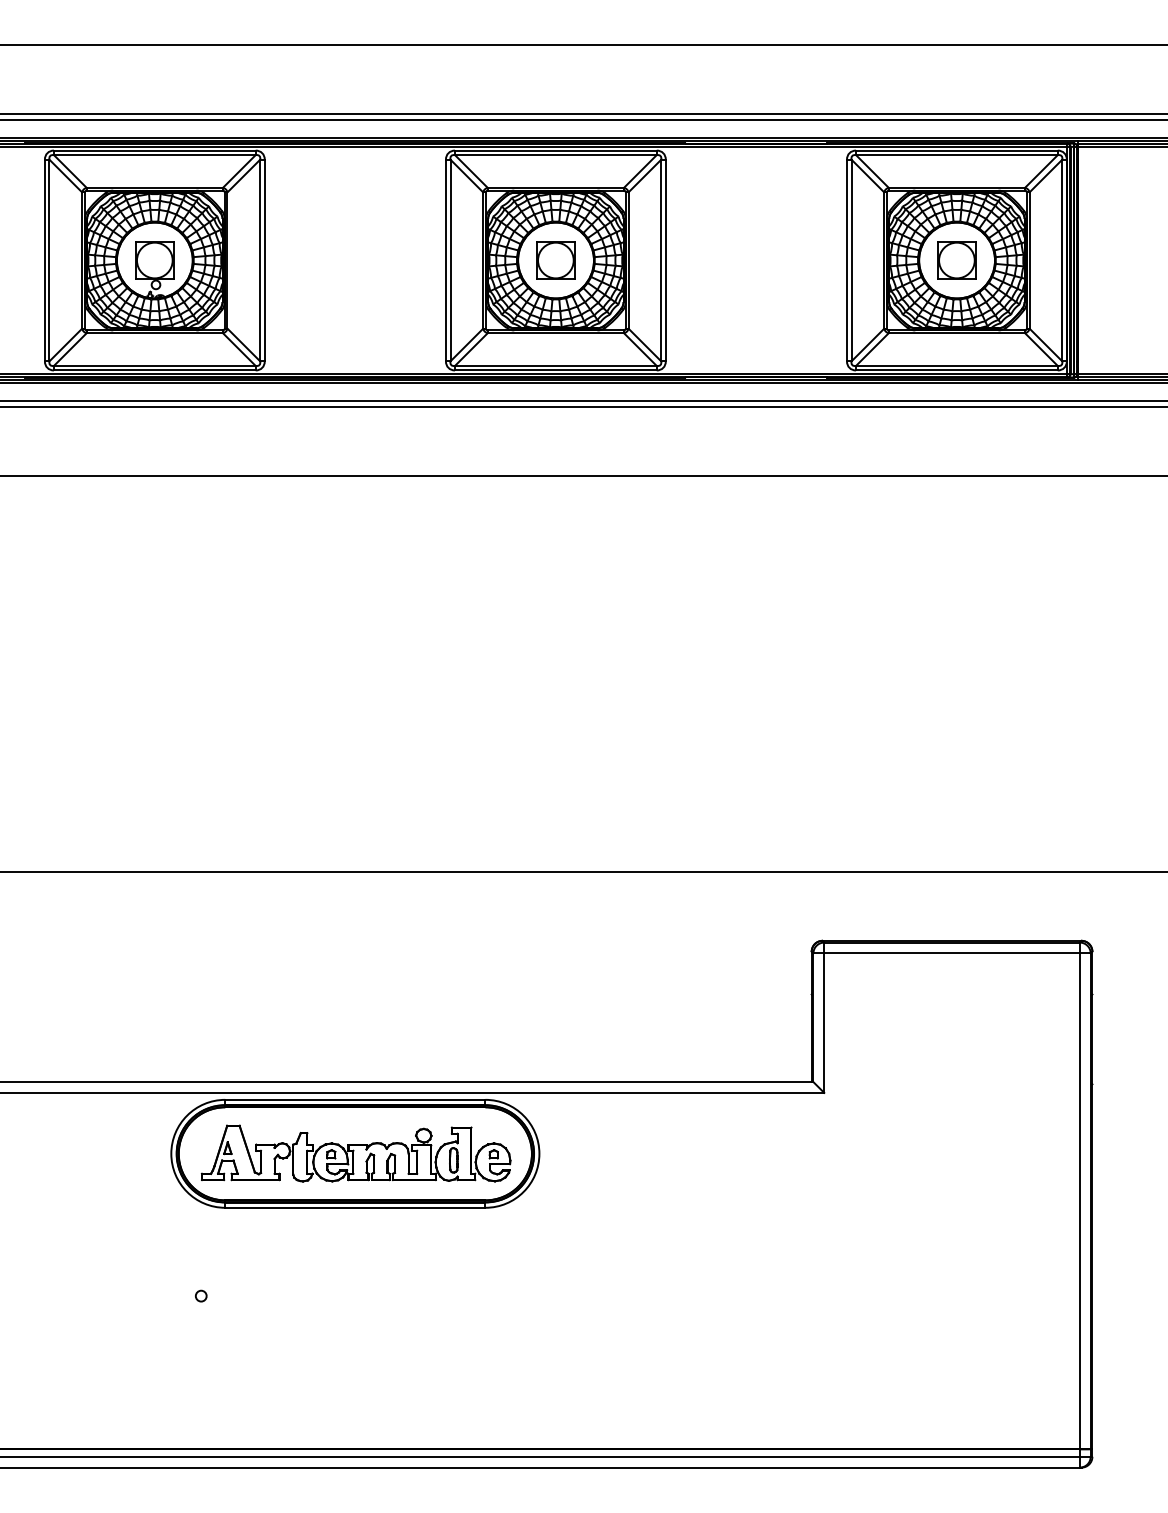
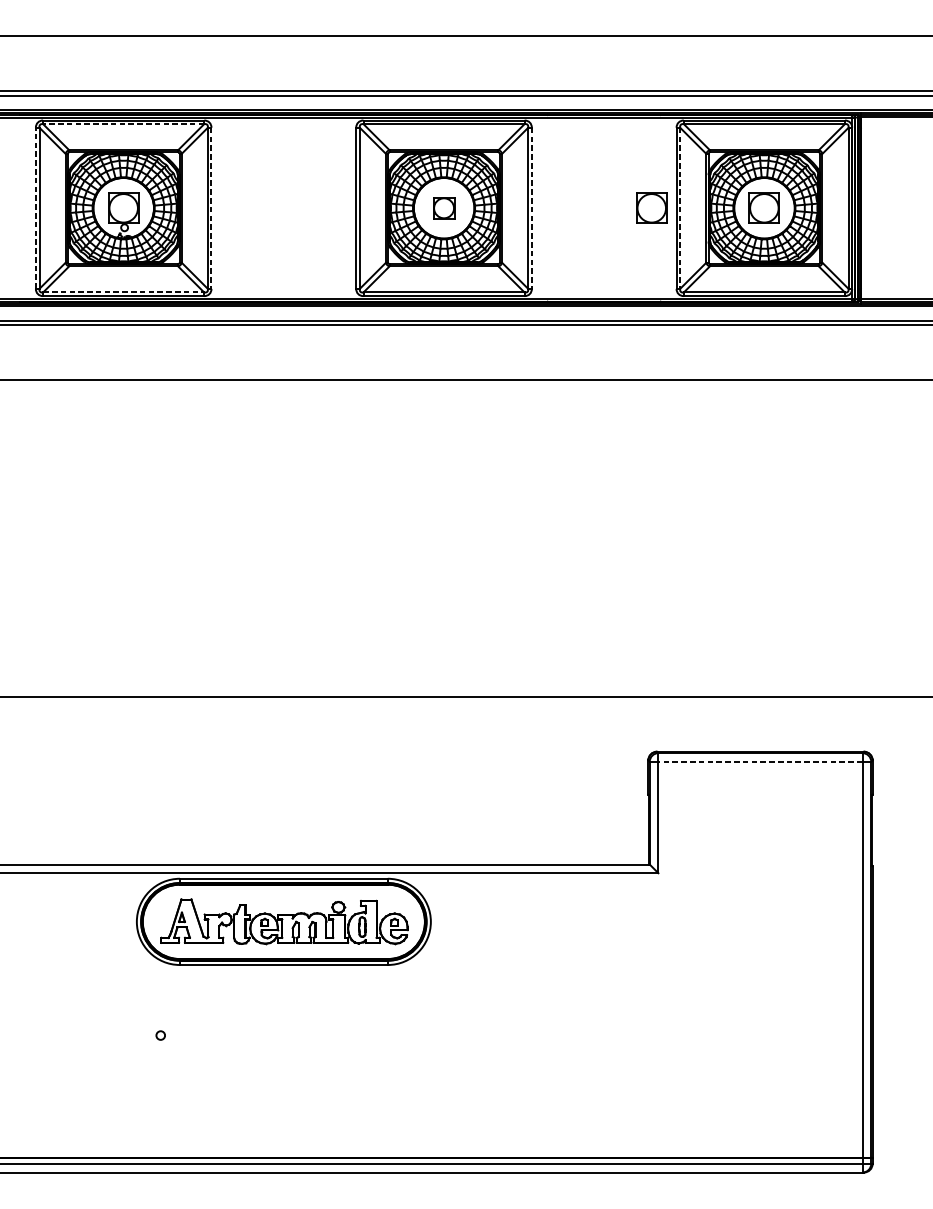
line: (154, 155) -> (123, 124), solid -> dashed
line: (44, 260) -> (35, 208), solid -> dashed
line: (264, 260) -> (211, 208), solid -> dashed
part: (555, 260) -> (443, 208), size x0.7
line: (665, 260) -> (531, 208), solid -> dashed
part: (815, 260) -> (651, 208), added
line: (851, 260) -> (680, 208), solid -> dashed
line: (154, 365) -> (123, 292), solid -> dashed
line: (952, 953) -> (760, 761), solid -> dashed

